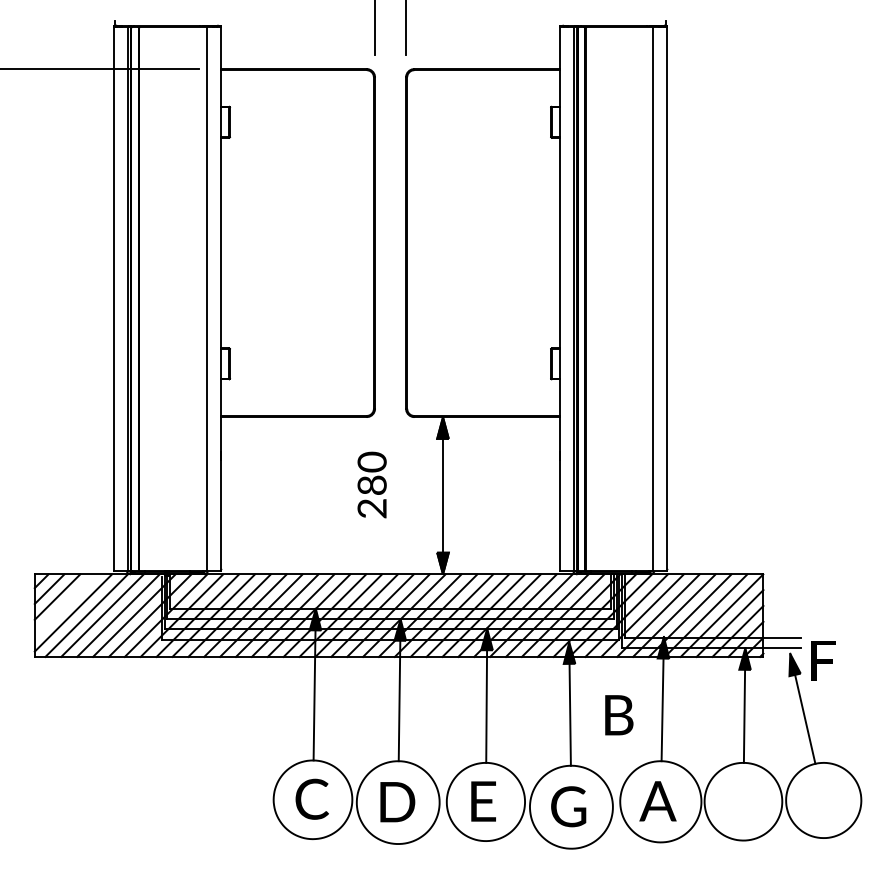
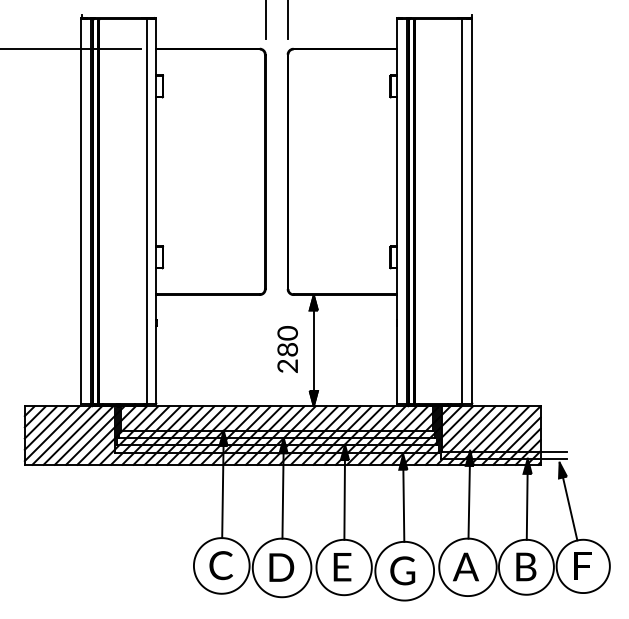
text: (371, 484) -> (287, 349), moved
line: (65, 604) -> (46, 427), added
text: (823, 660) -> (583, 565), moved
text: (619, 715) -> (526, 567), moved

